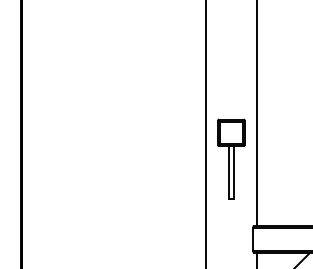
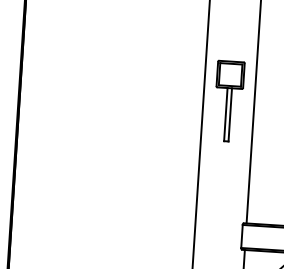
part: (231, 158) -> (229, 100), moved

